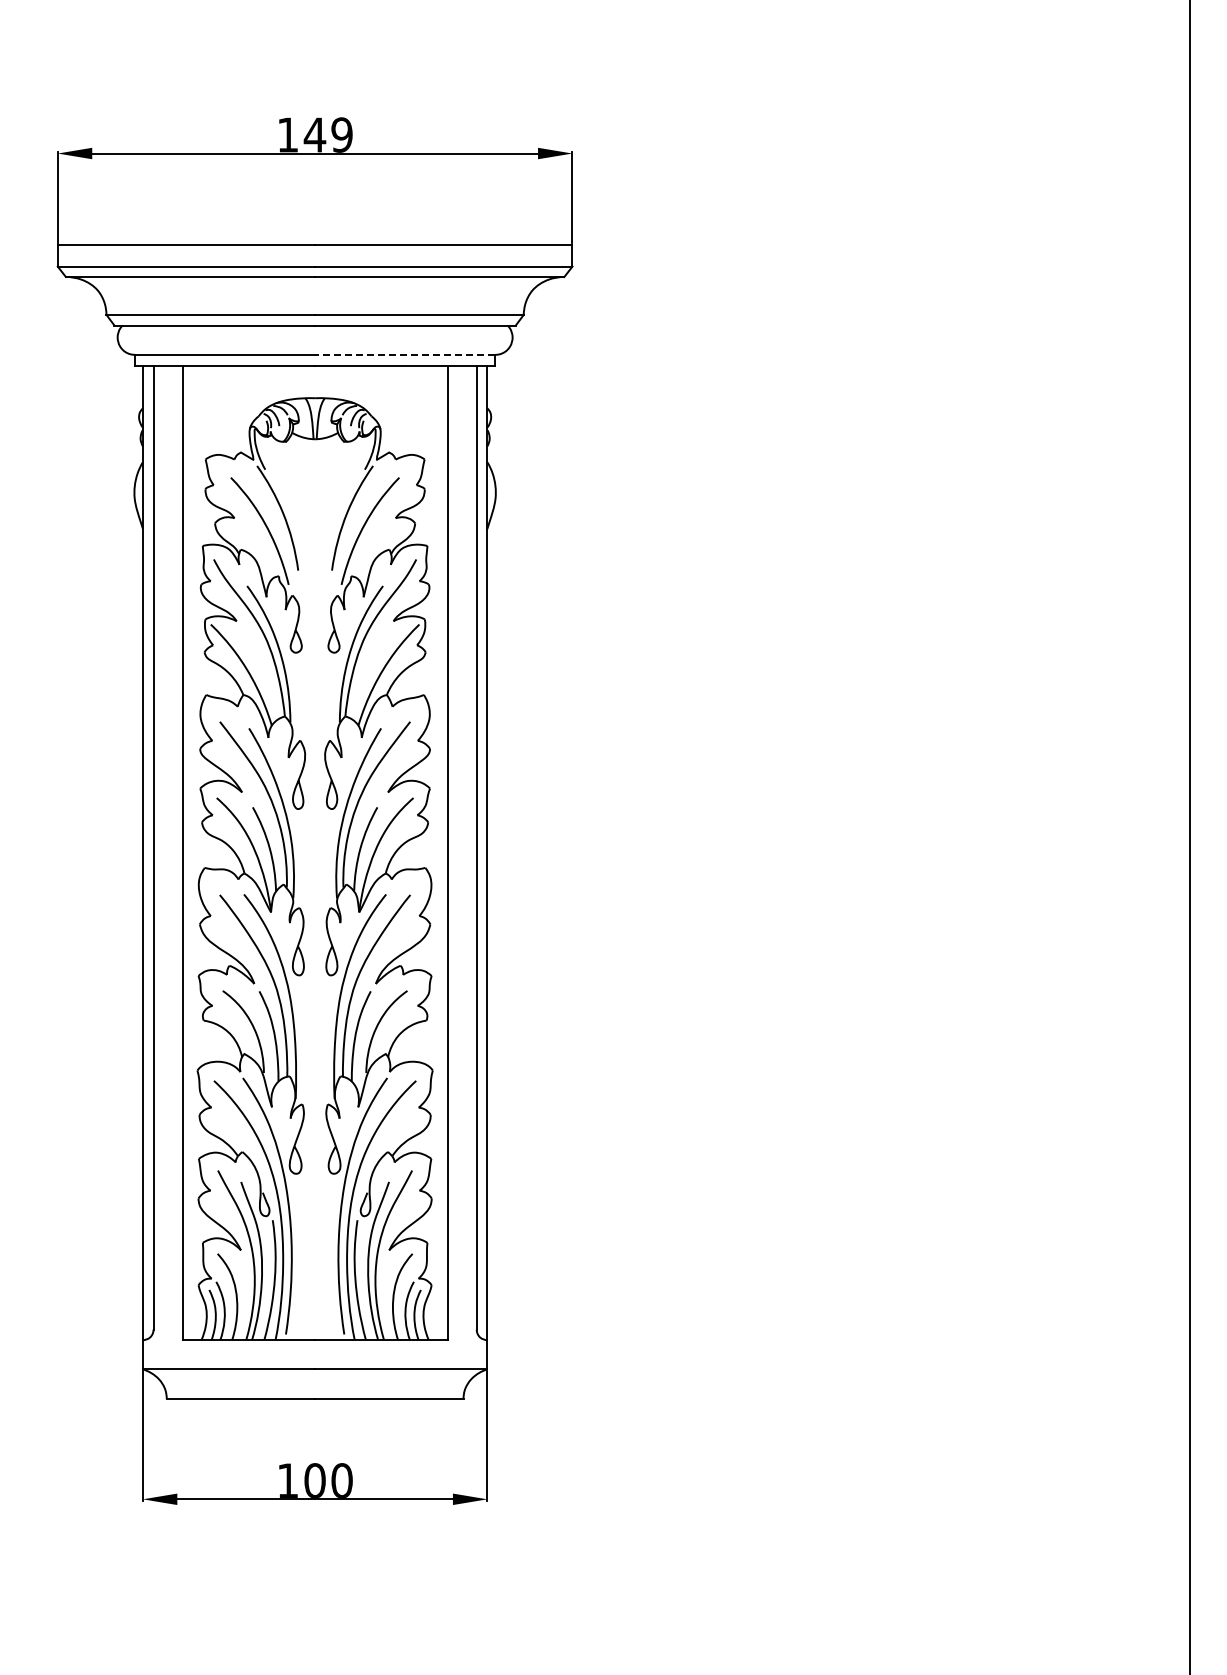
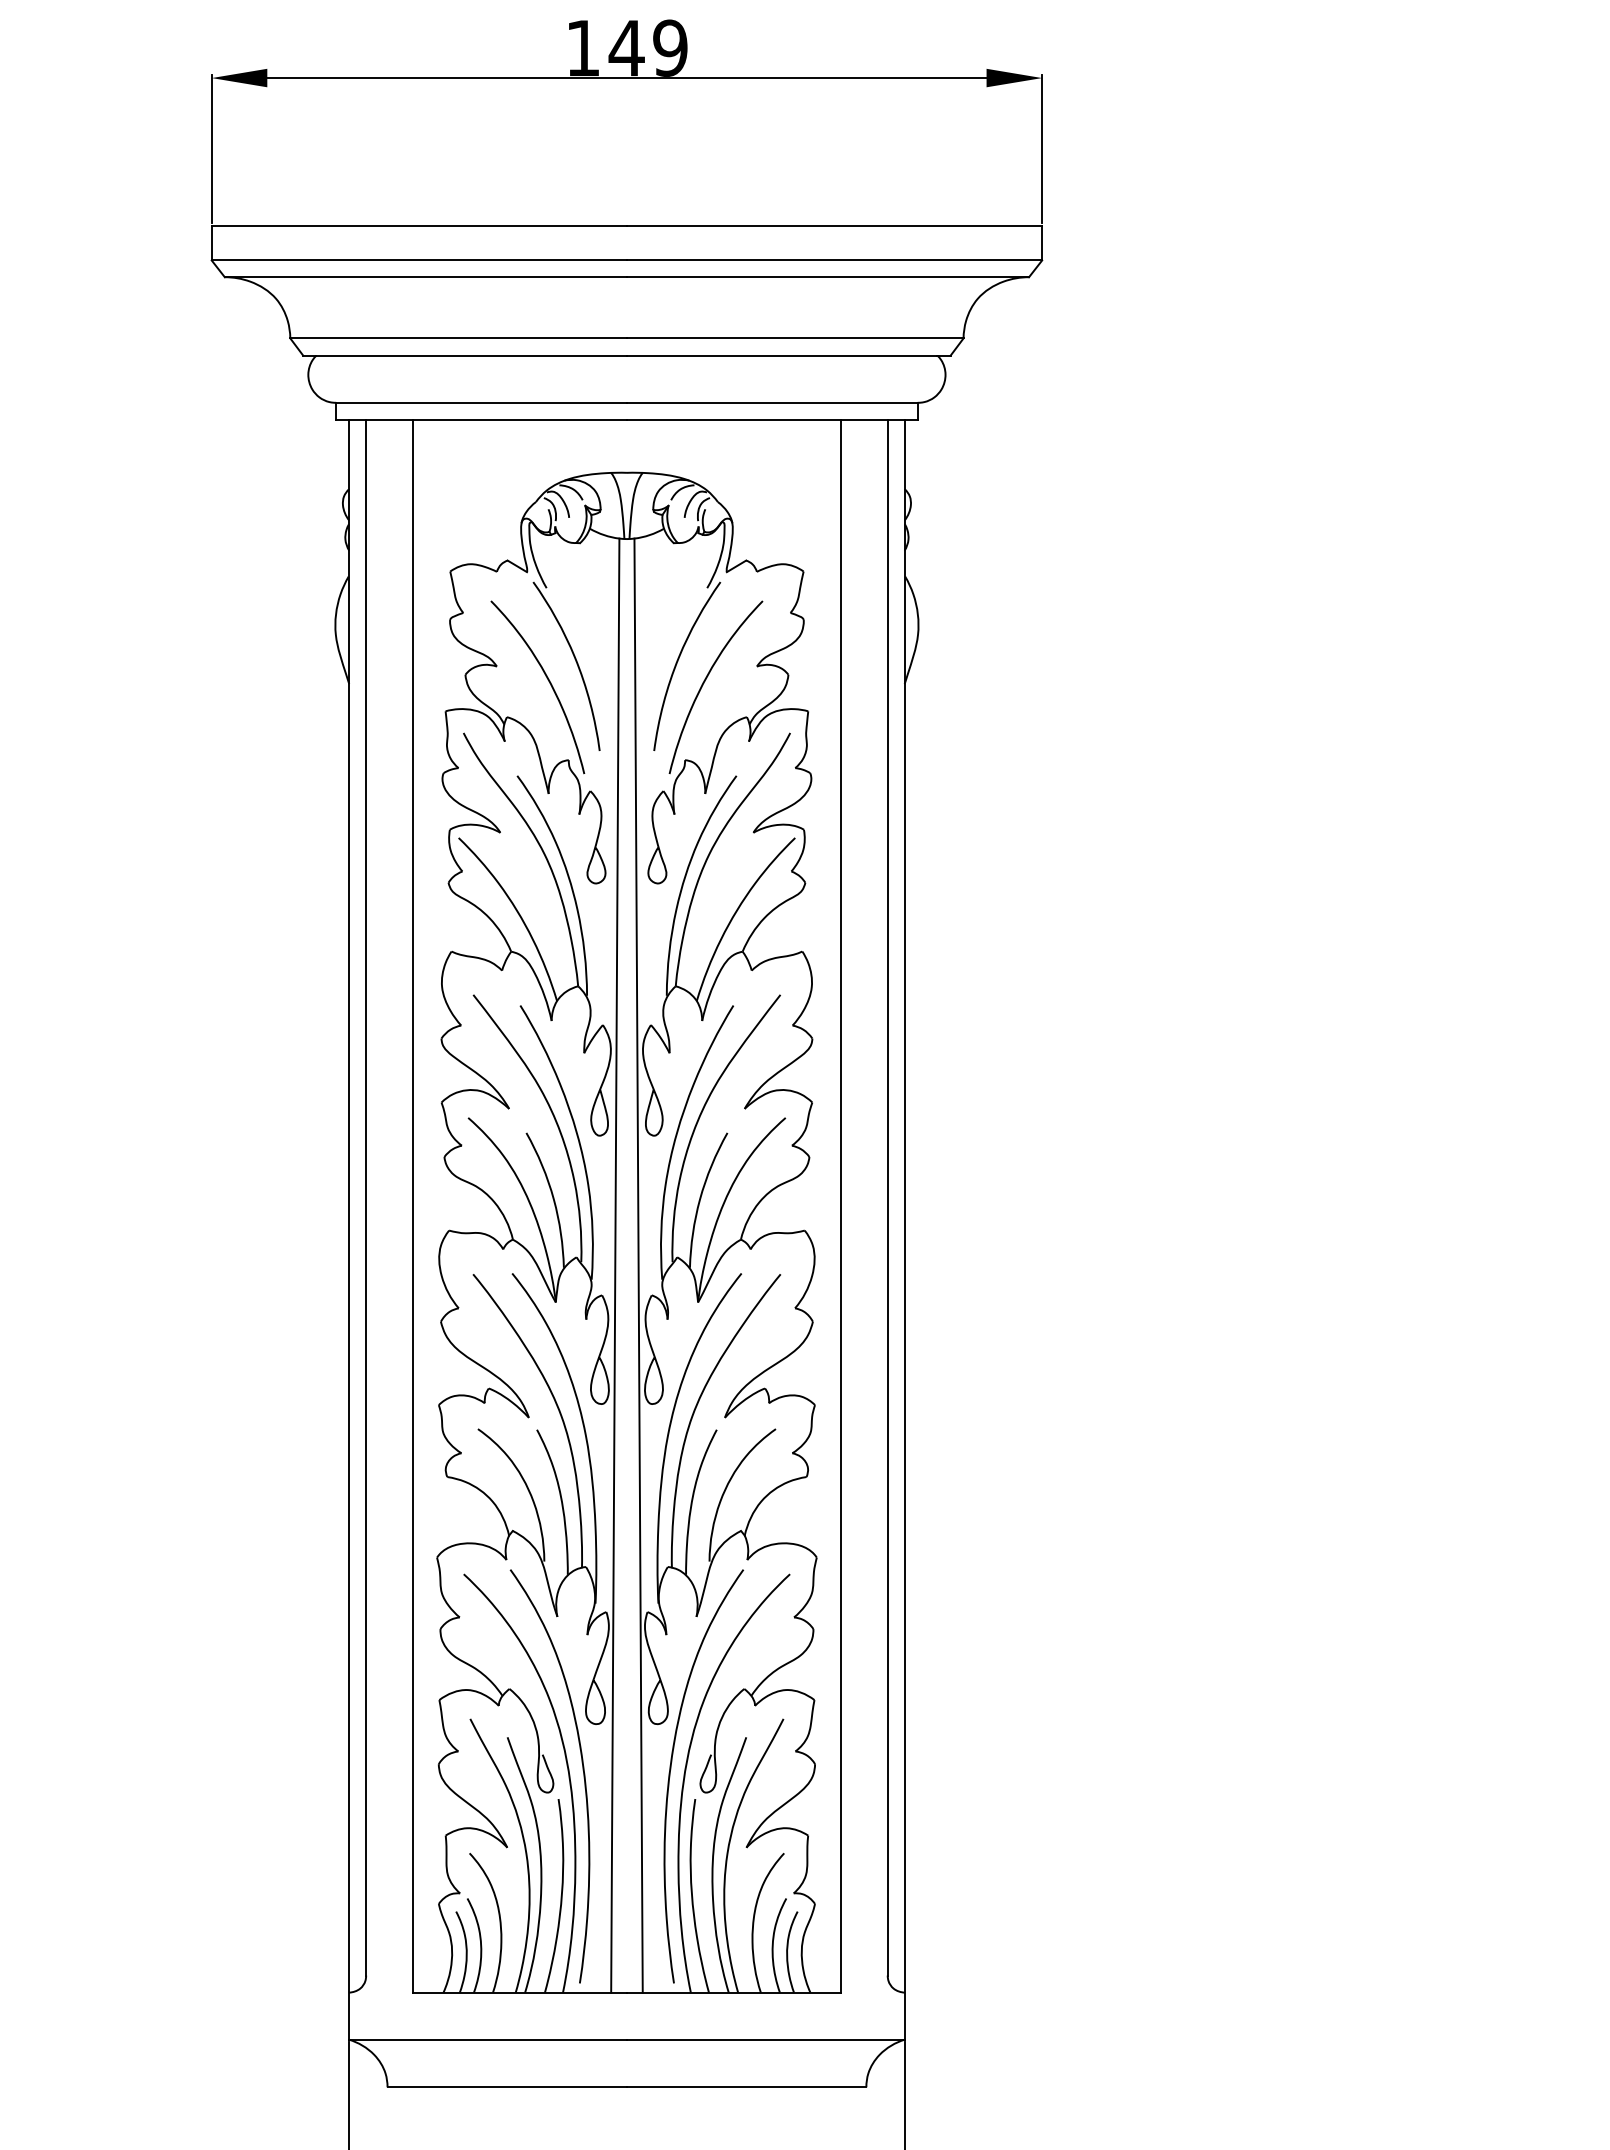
line: (404, 354) -> (771, 402), dashed -> solid
line: (307, 889) -> (614, 1265), added
line: (321, 889) -> (637, 1265), added

